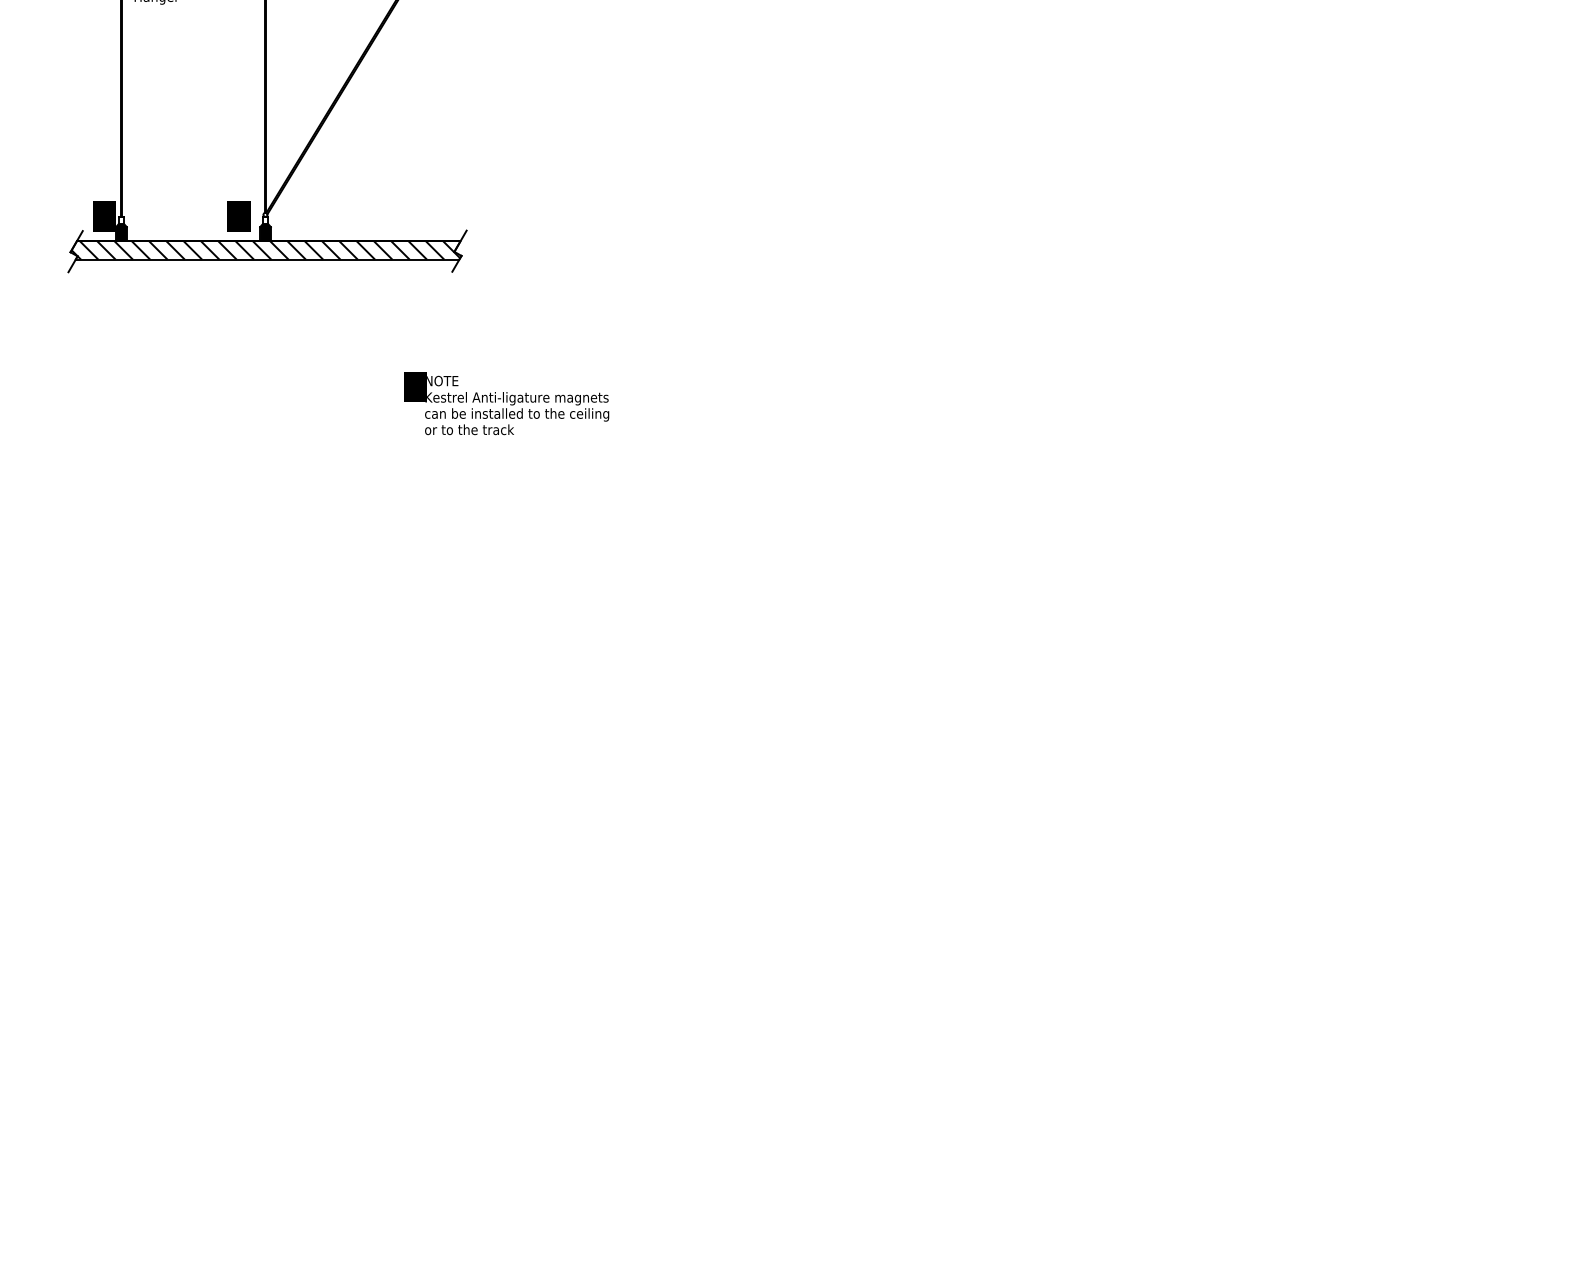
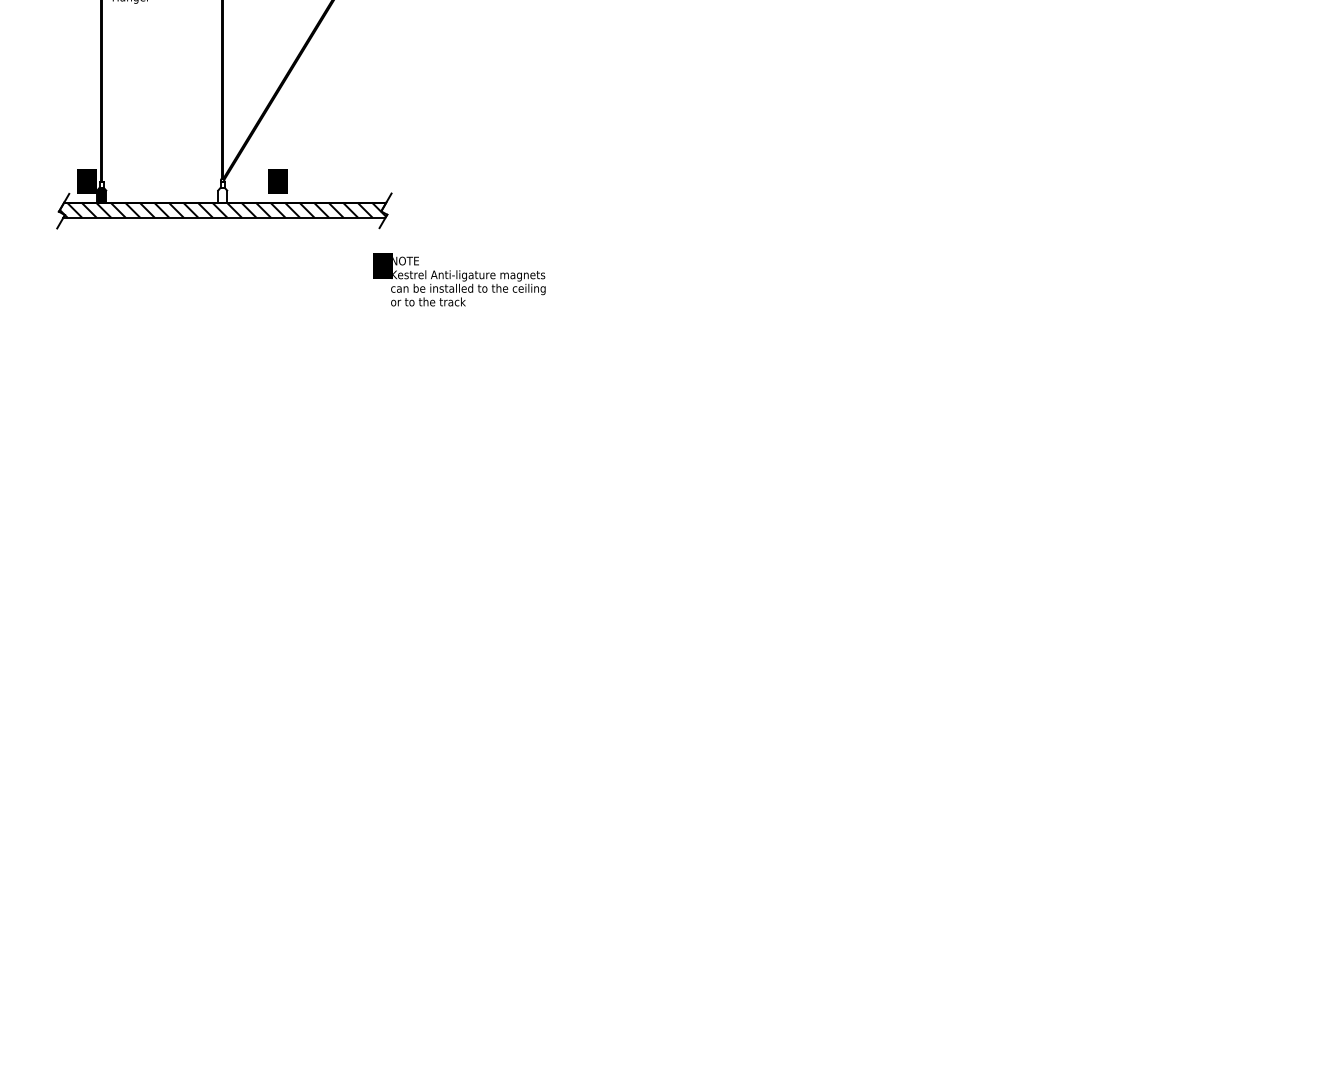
text: (238, 216) -> (277, 181), moved
fill: (265, 232) -> (222, 195), removed
text: (506, 403) -> (459, 279), moved

